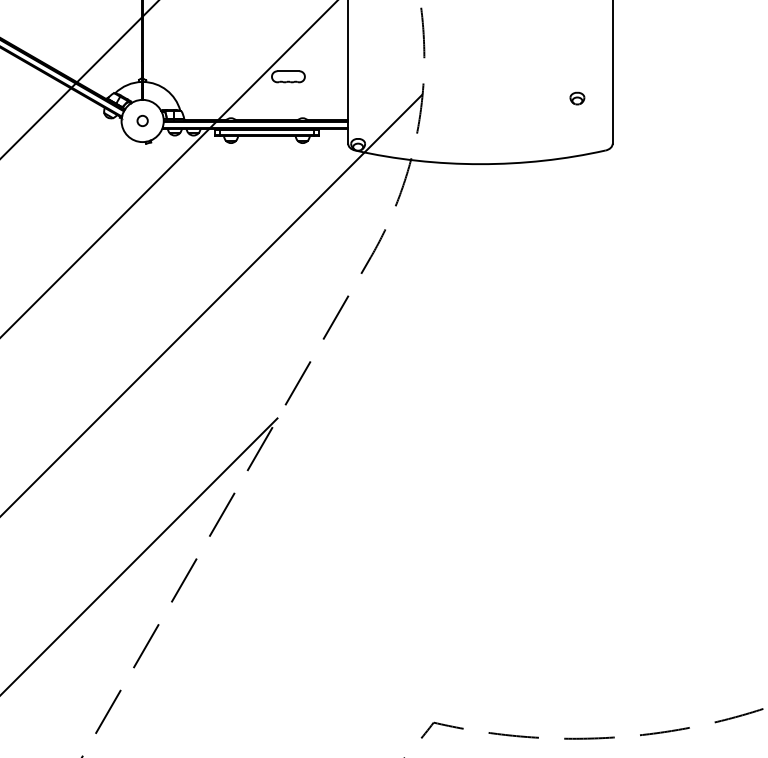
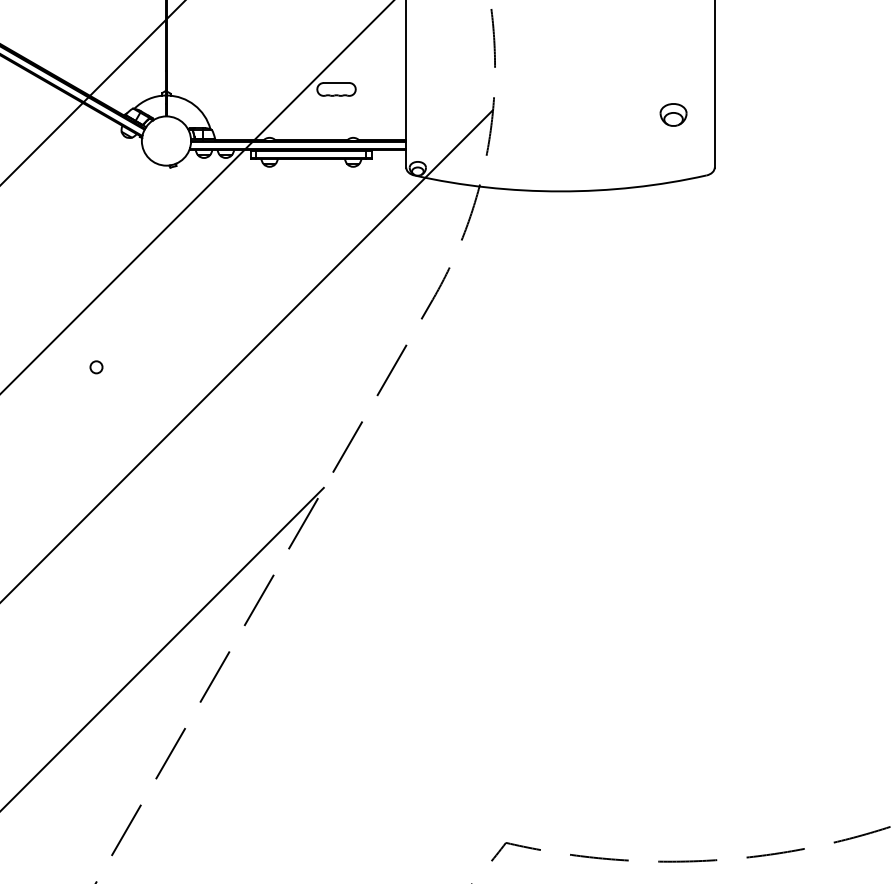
part: (577, 98) -> (673, 114), size x1.6
circle: (142, 120) -> (96, 366), moved

